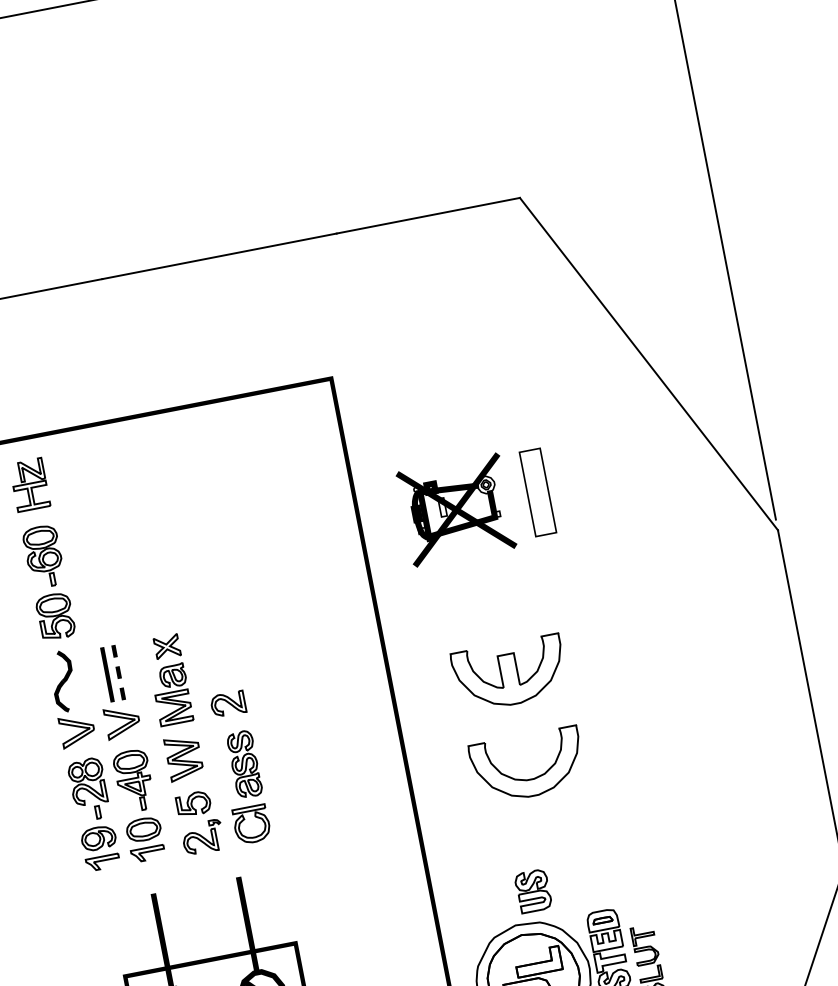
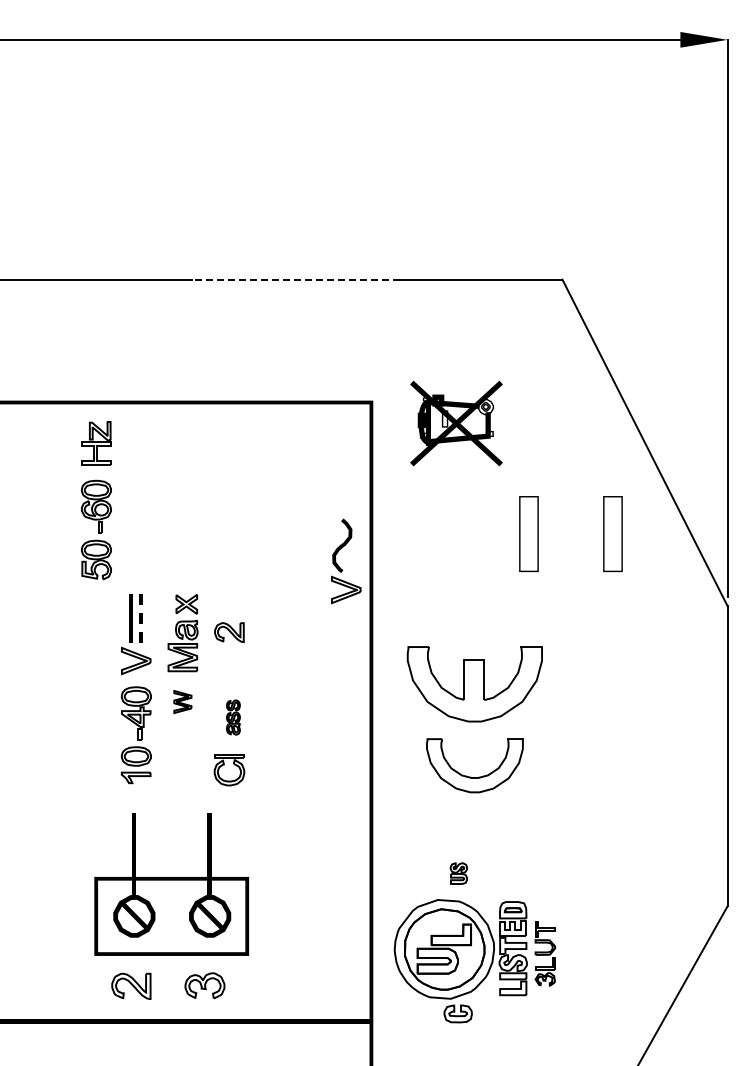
line: (219, 256) -> (296, 279), solid -> dashed
part: (632, 474) -> (612, 534), added
part: (456, 509) -> (456, 423), moved
part: (509, 673) -> (474, 683), size x1.4
part: (228, 704) -> (229, 632), moved
part: (66, 706) -> (340, 567), moved
part: (183, 757) -> (182, 701), size x0.6
part: (244, 764) -> (233, 717), size x0.6
part: (94, 814) -> (96, 735), removed
part: (207, 820) -> (192, 759), removed
part: (532, 891) -> (458, 873), size x0.6

